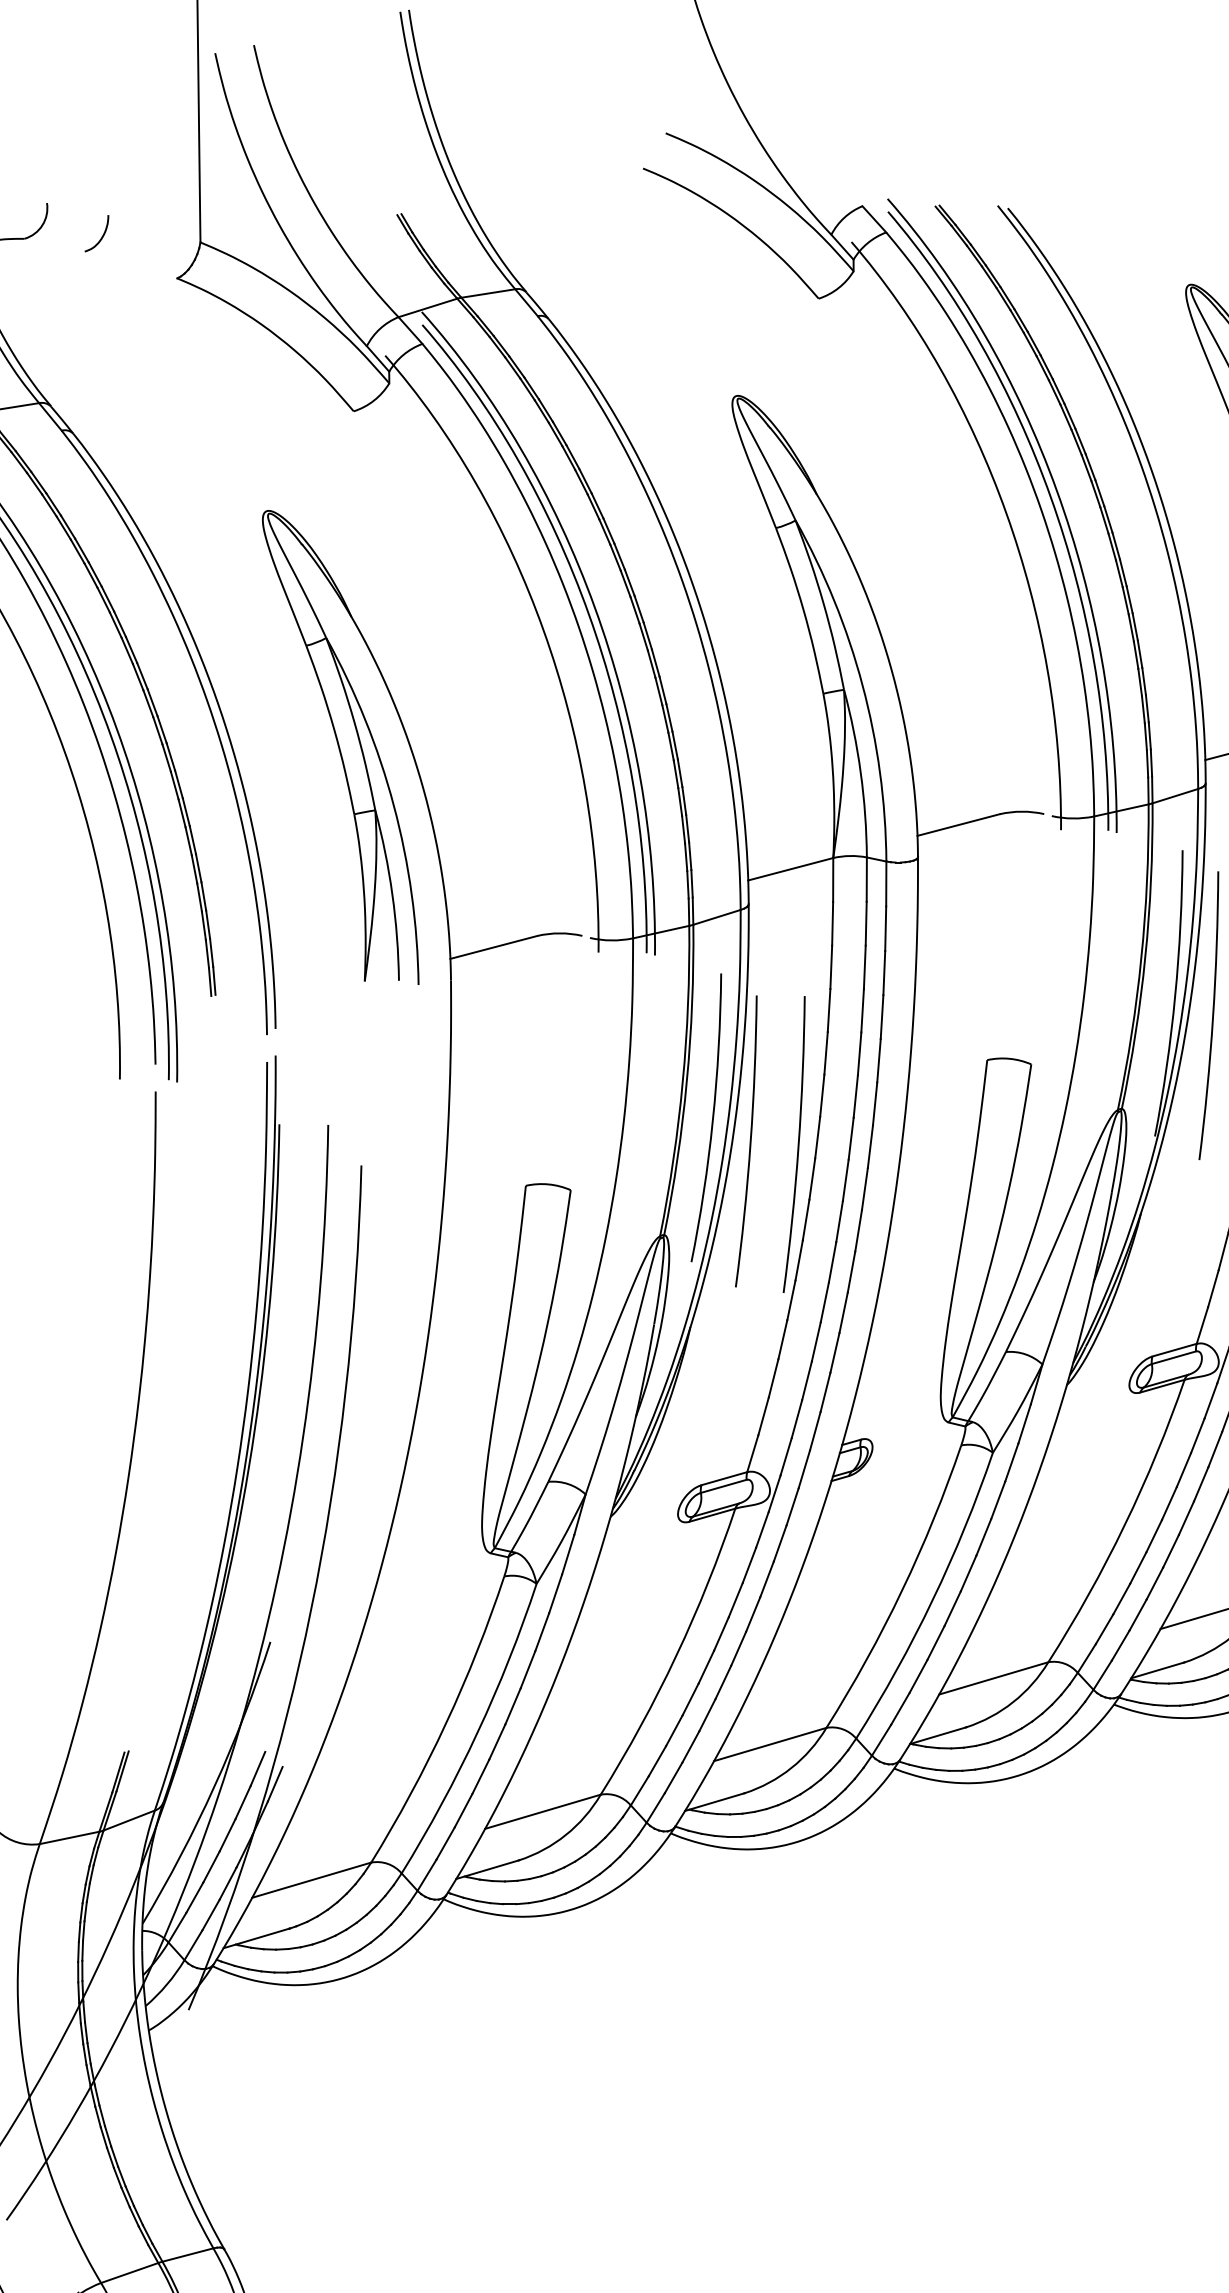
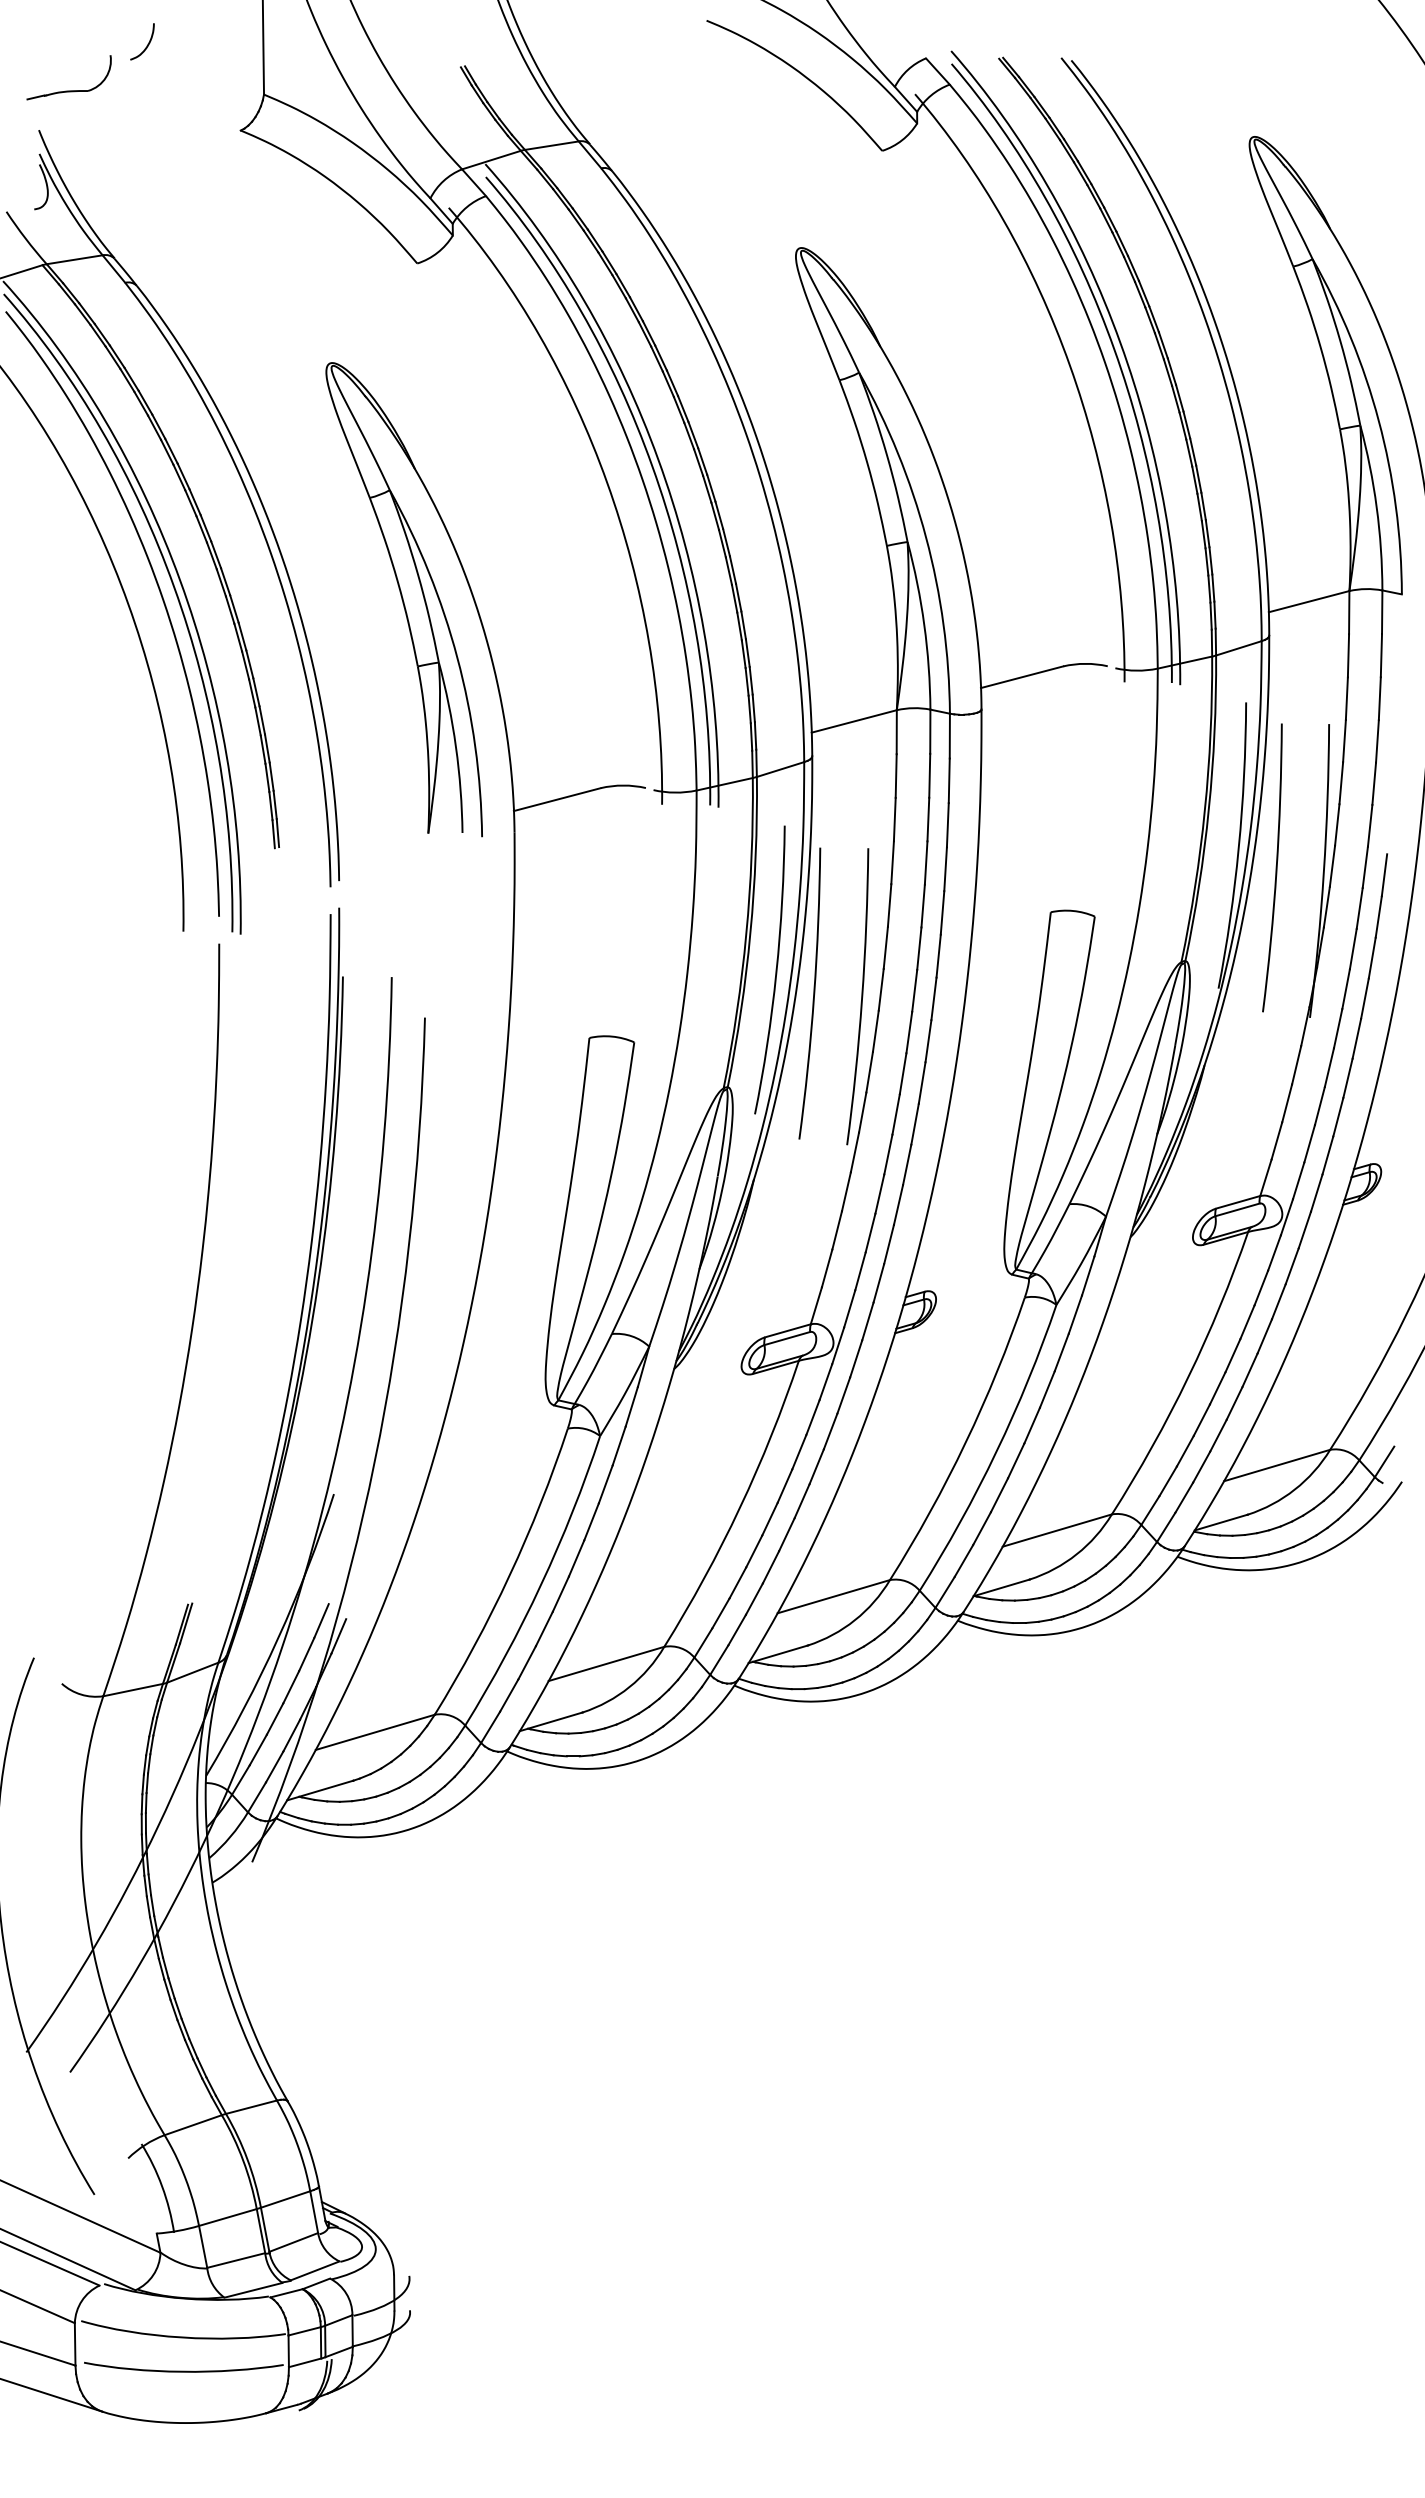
curve: (100, 237) -> (146, 45), moved

